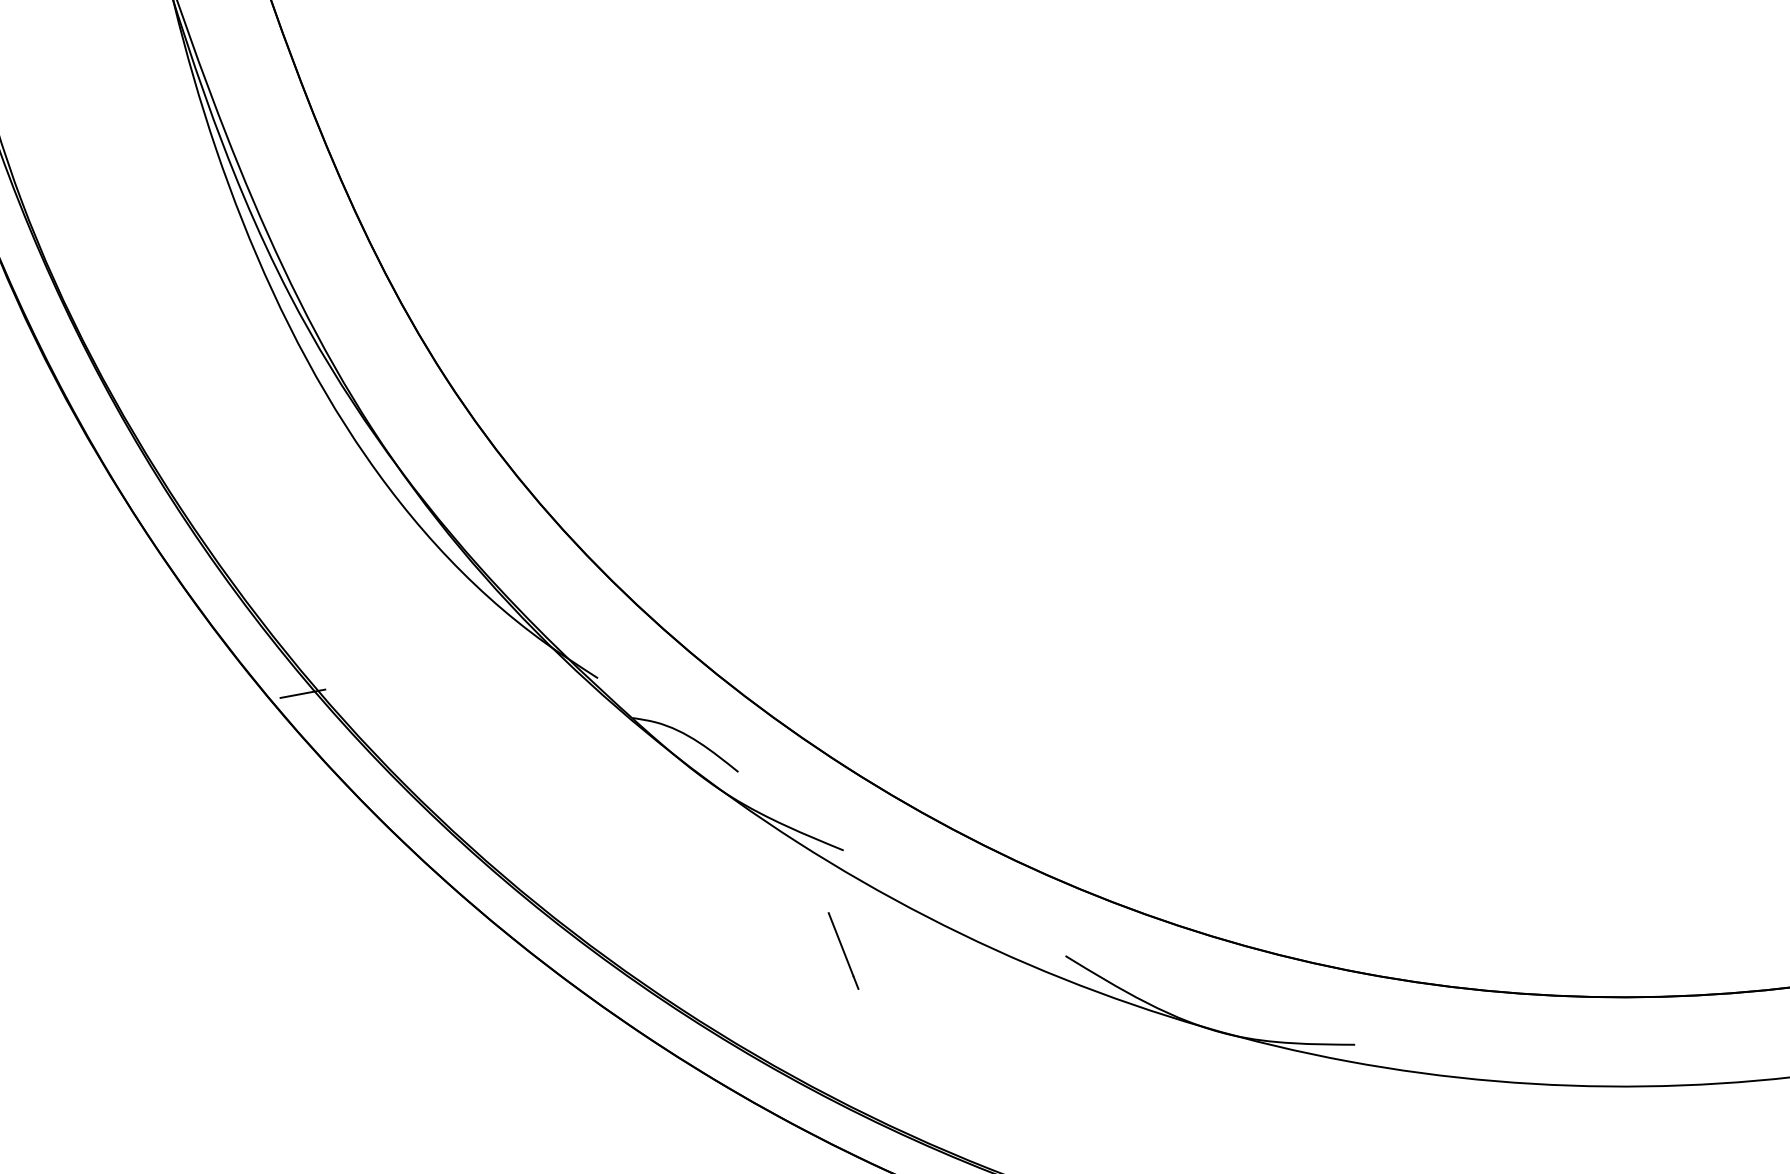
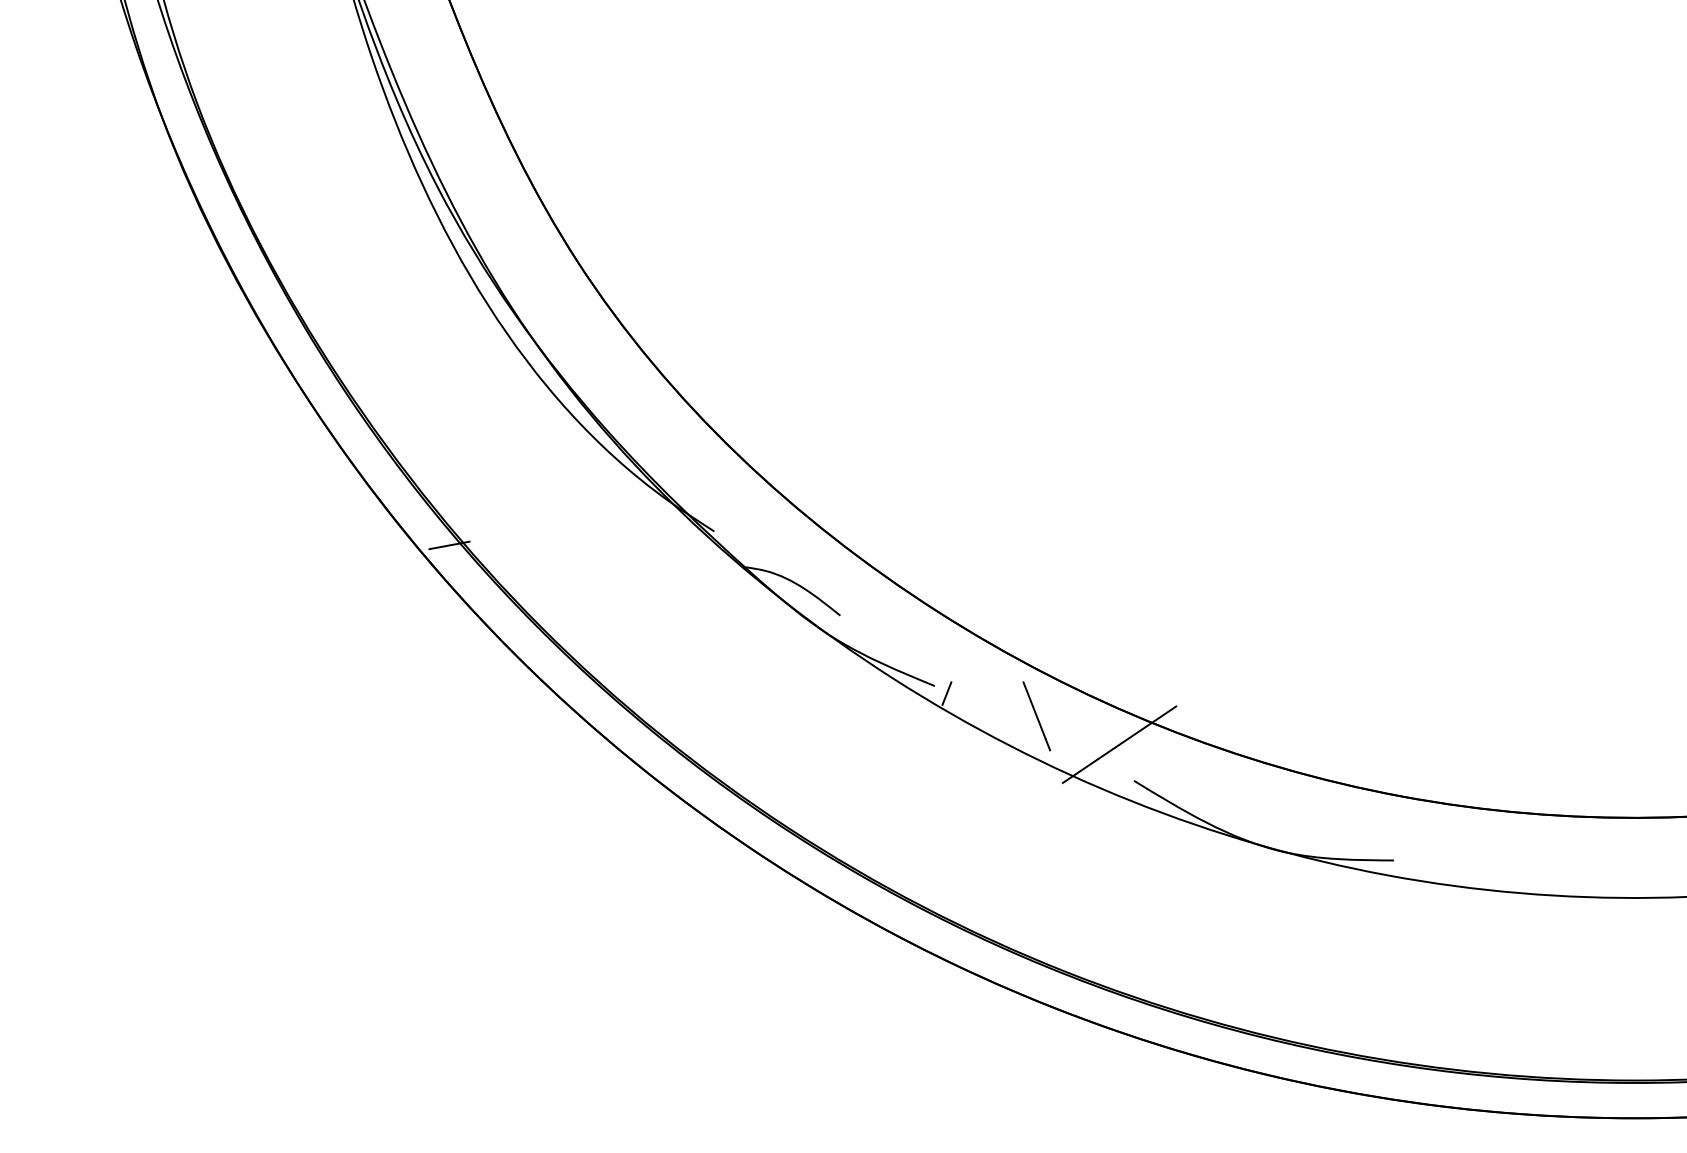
line: (856, 858) -> (946, 693), added
line: (1049, 915) -> (1119, 744), added
line: (843, 951) -> (1036, 716), moved

